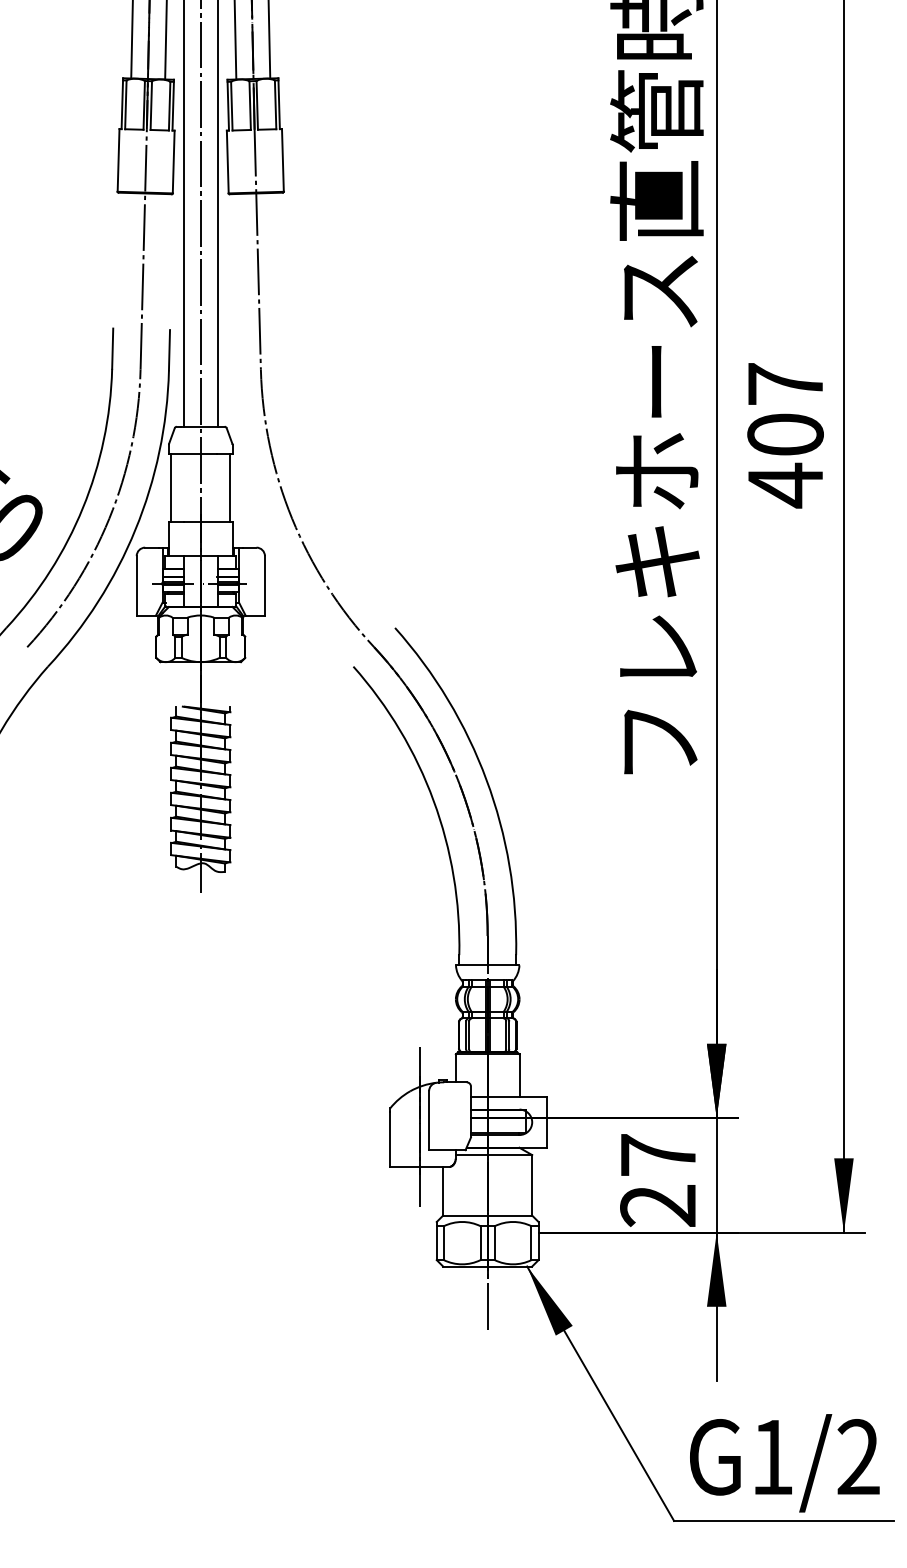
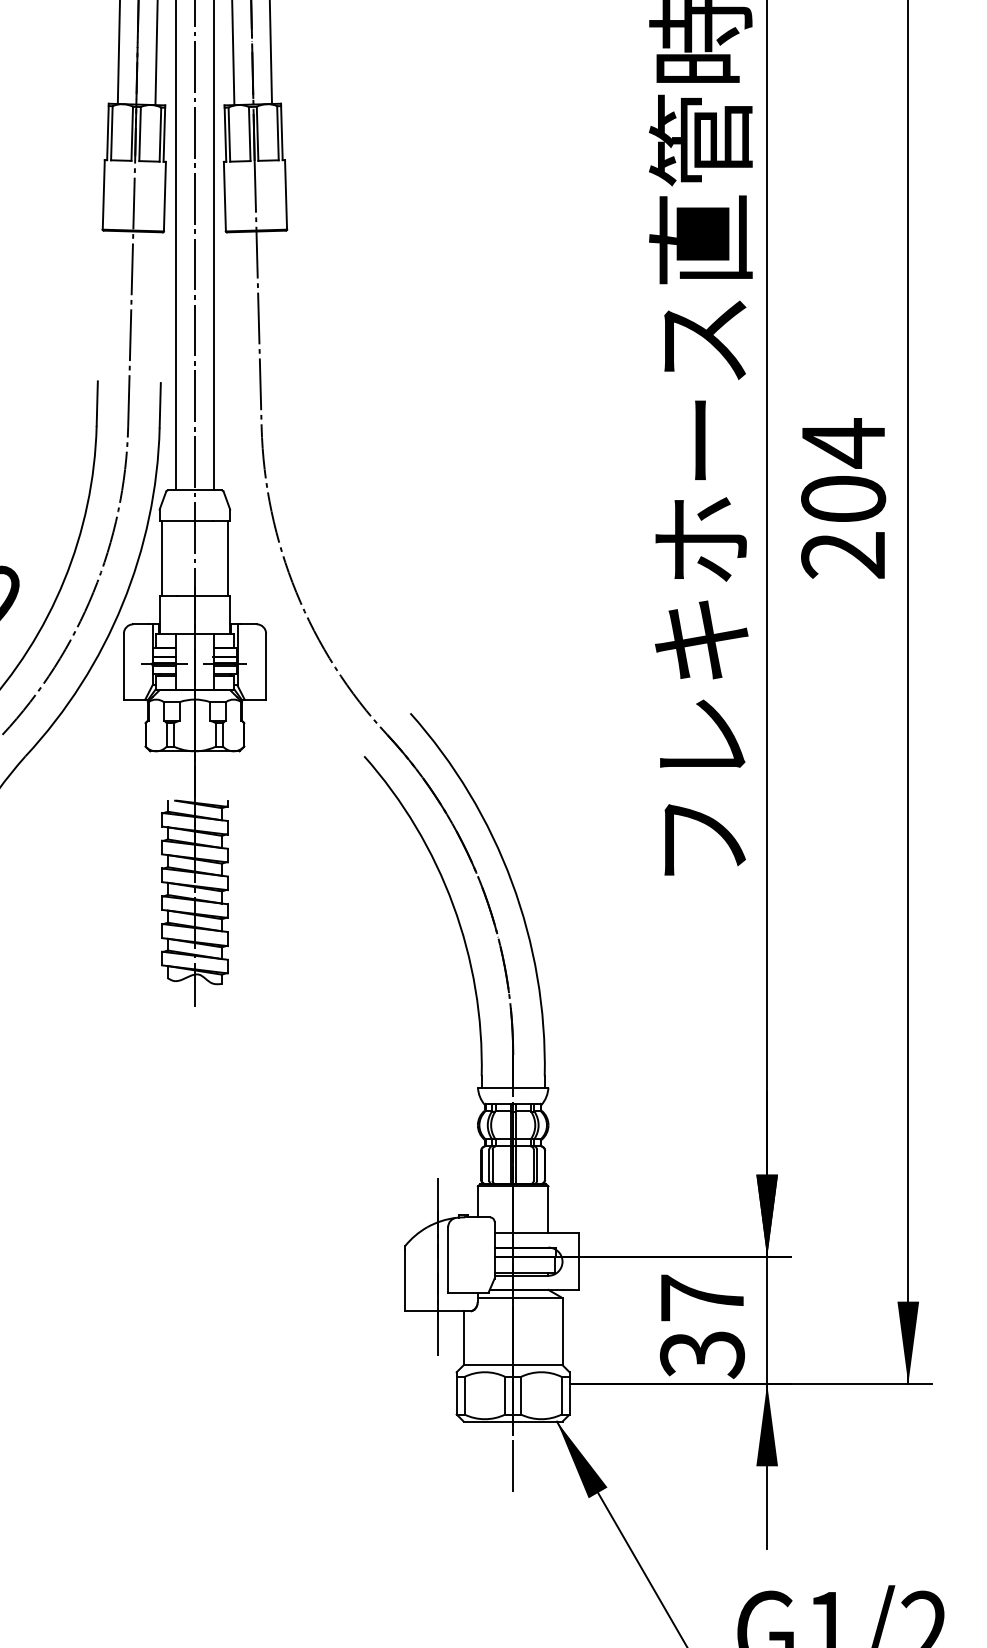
text: (784, 434) -> (842, 498), 407 -> 204
text: (658, 1206) -> (702, 1355), 27 -> 37

